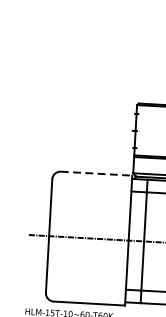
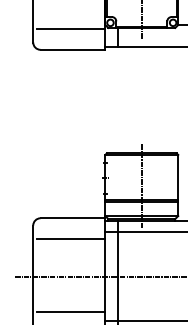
line: (97, 173) -> (73, 218), dashed -> solid
line: (93, 196) -> (70, 238), added
line: (88, 277) -> (70, 311), added

